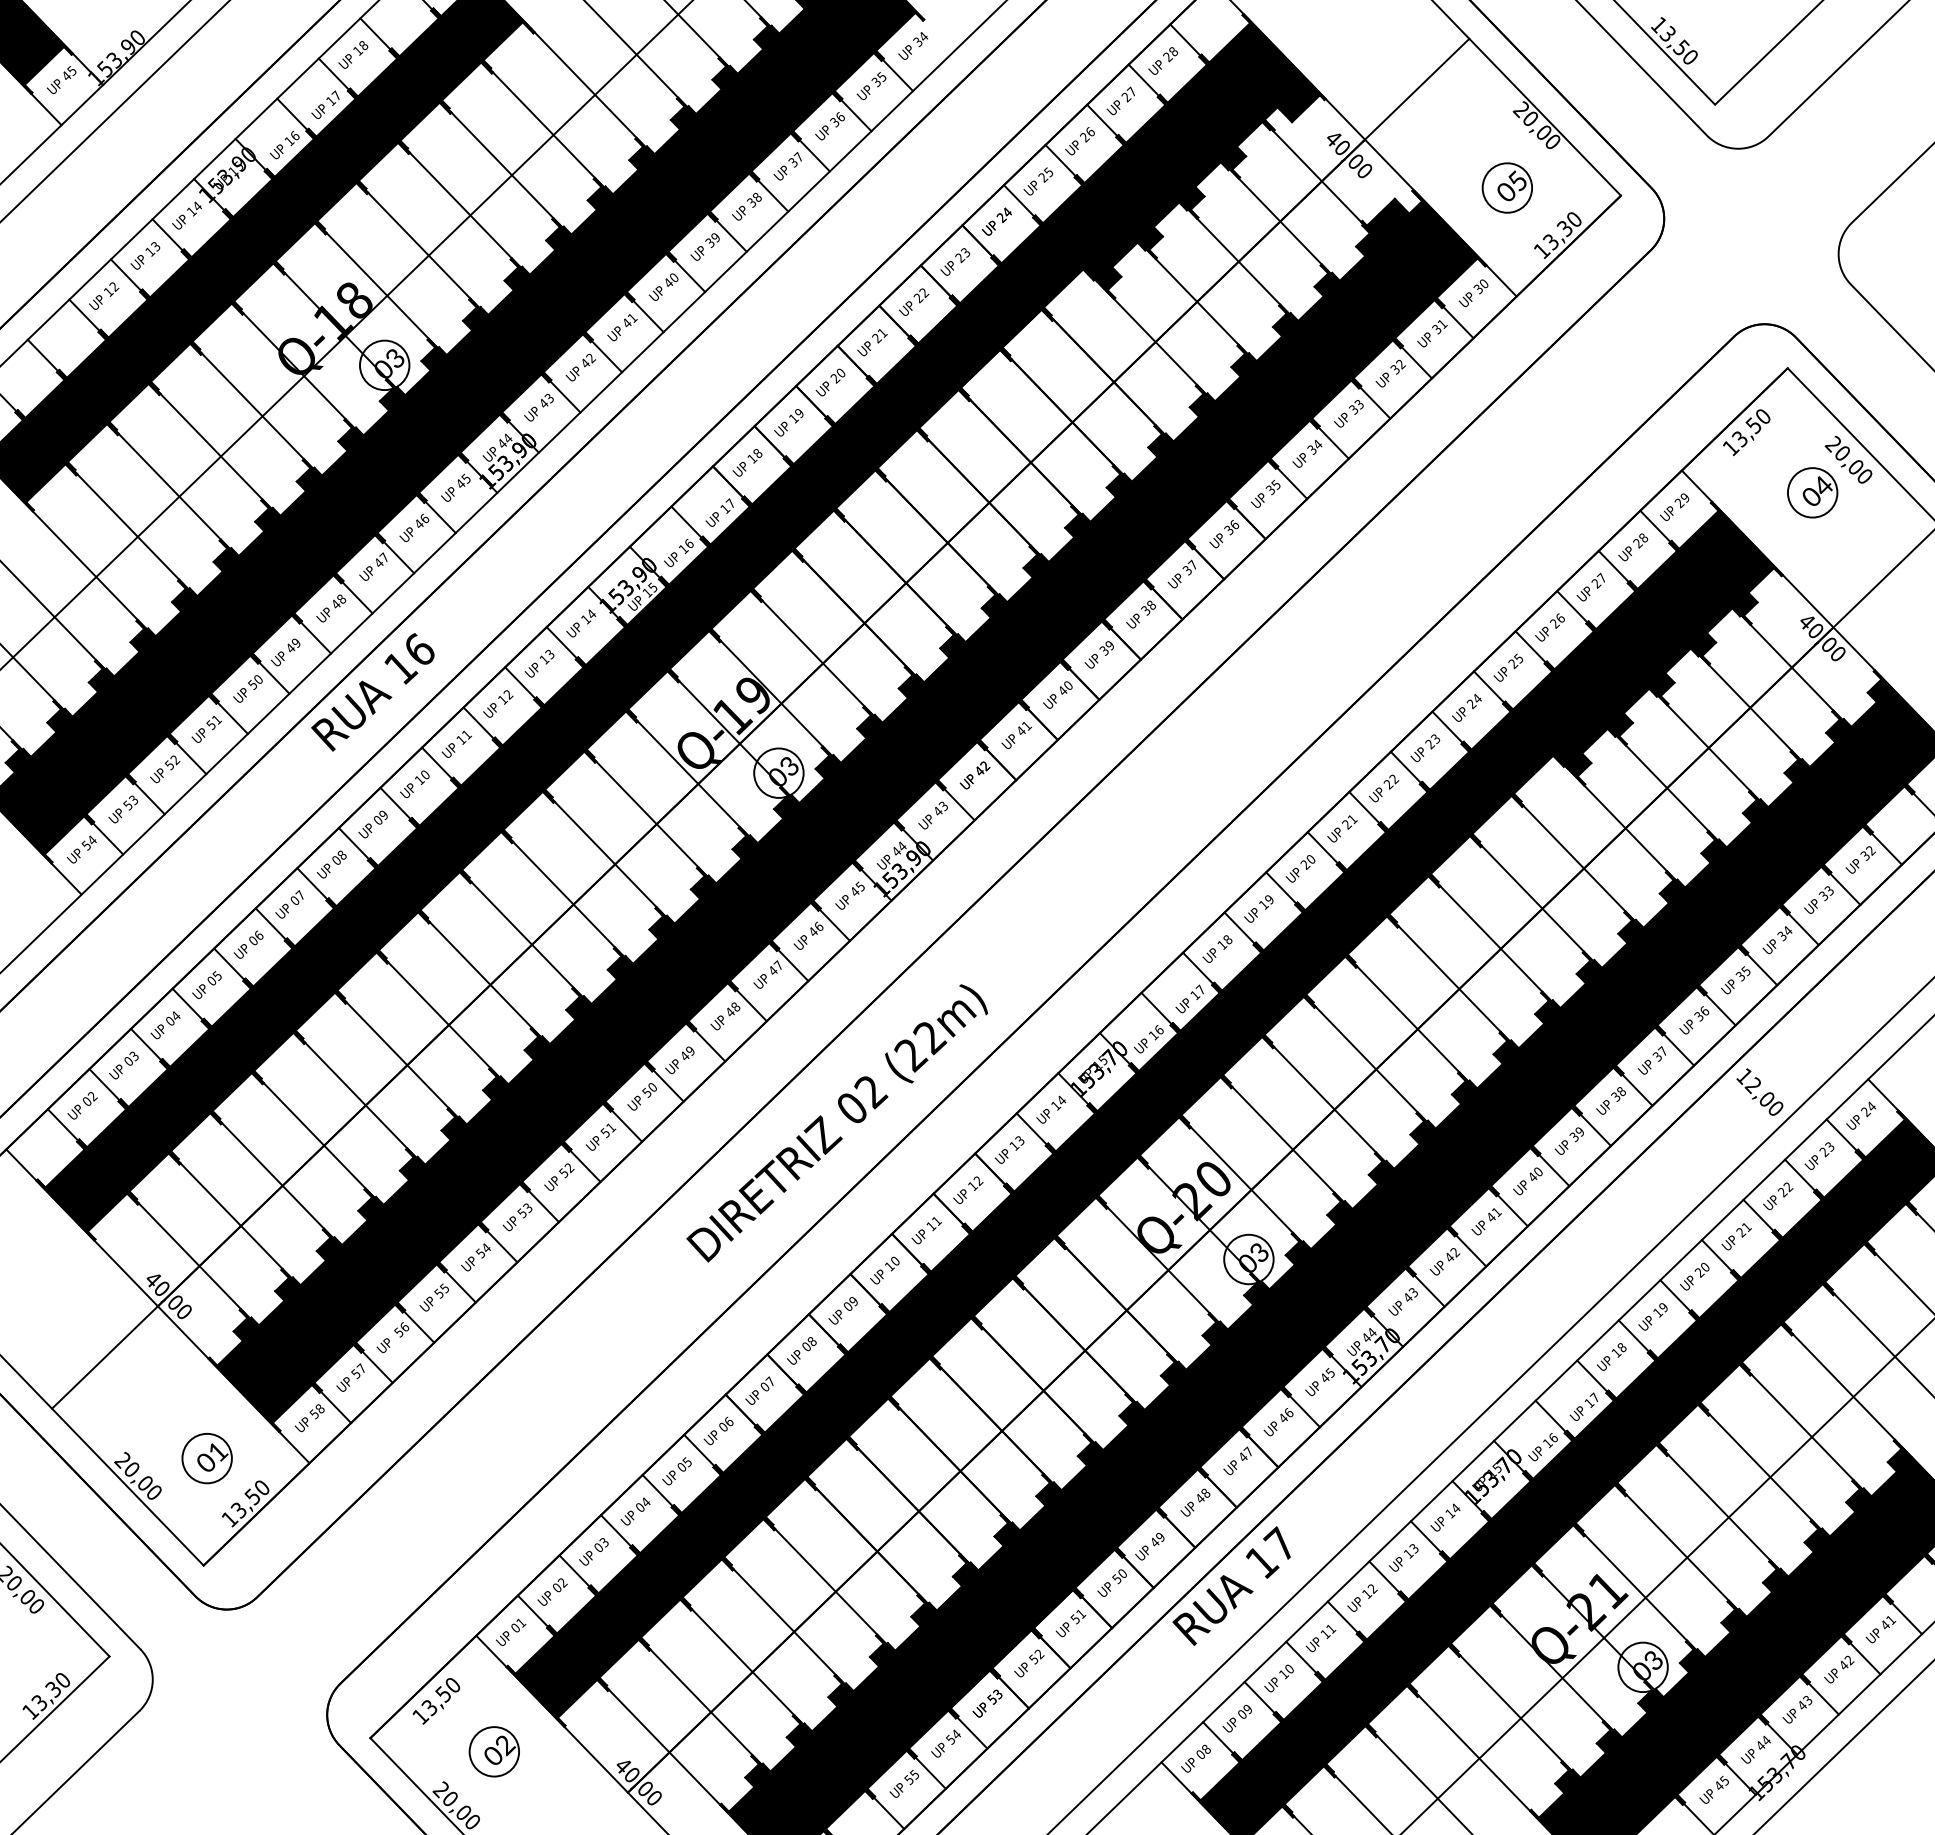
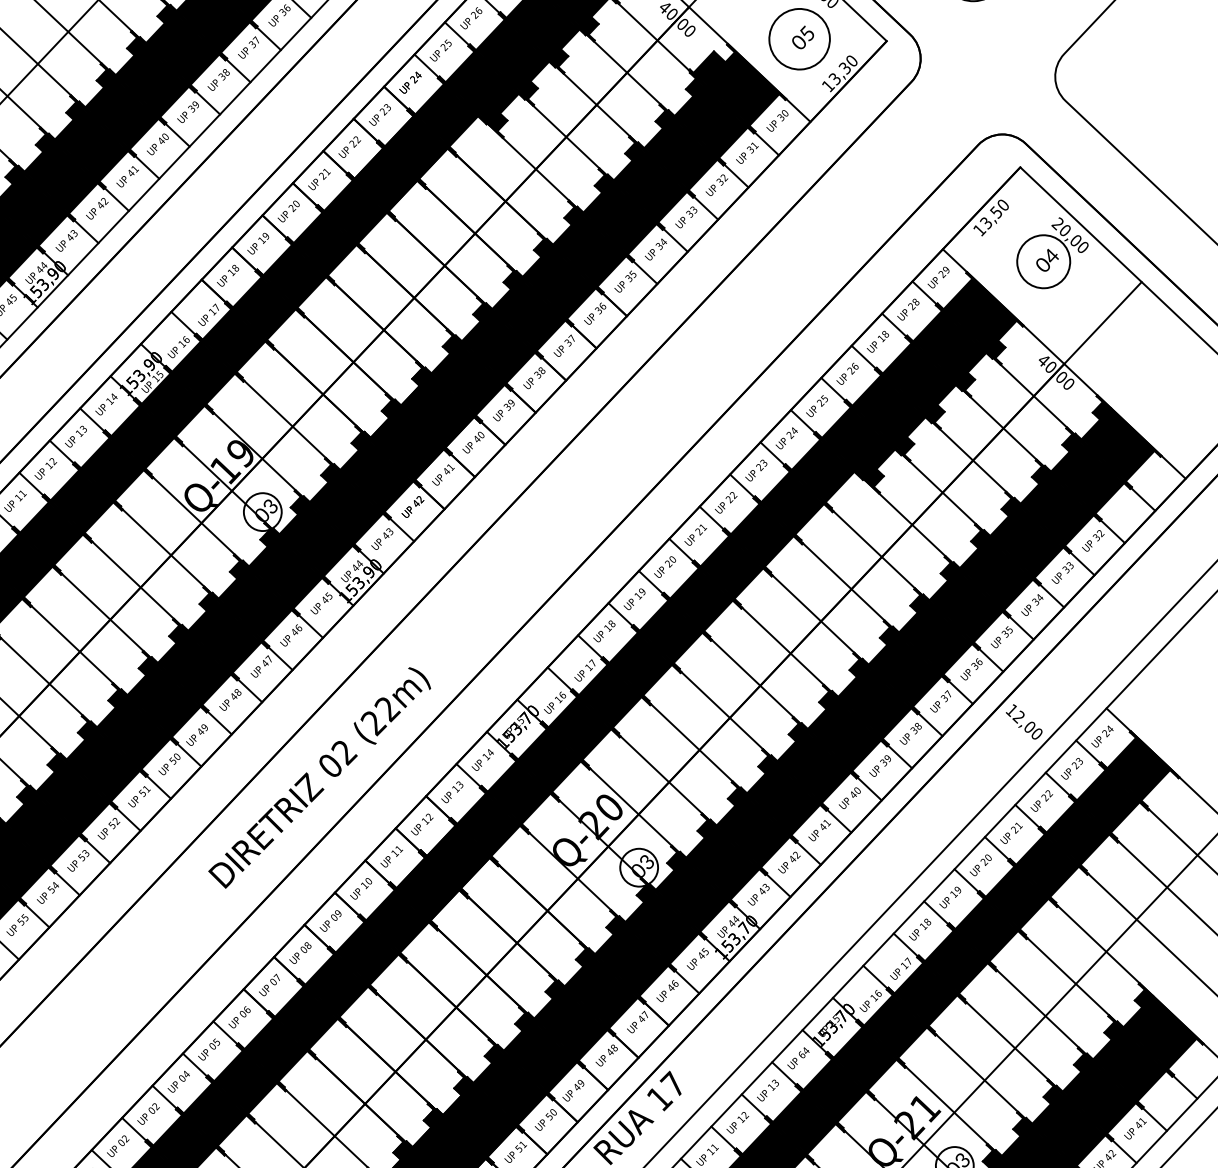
circle: (1507, 187) -> (799, 38), size x1.6
circle: (1812, 492) -> (1043, 261), size x1.4
text: (1598, 580) -> (882, 336), 27 -> 18
text: (1450, 1513) -> (802, 1054), 14 -> 64
text: (604, 1542) -> (156, 1106), 03 -> 02

